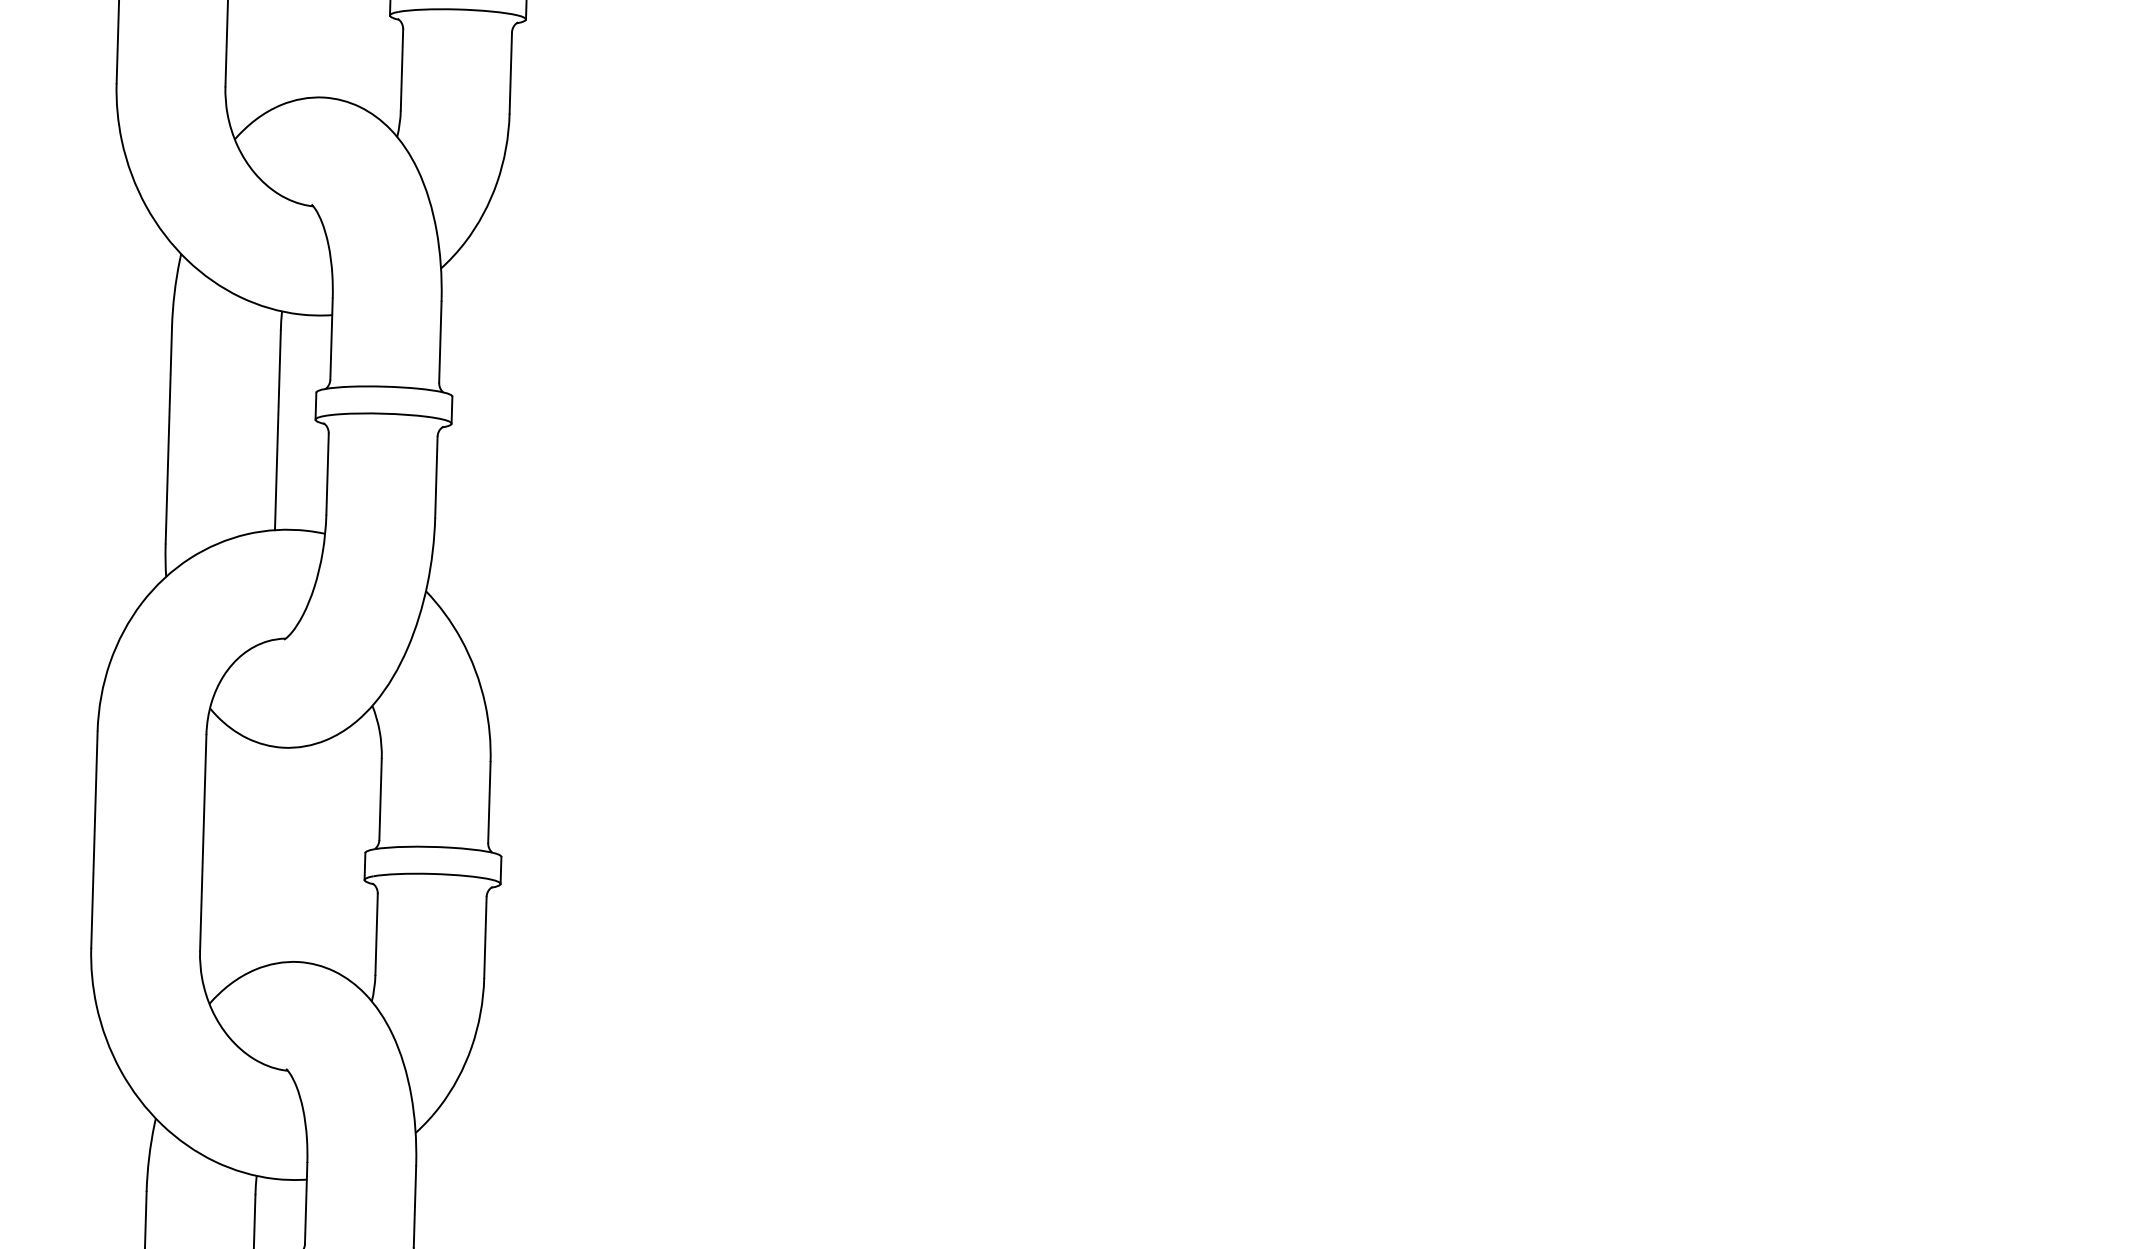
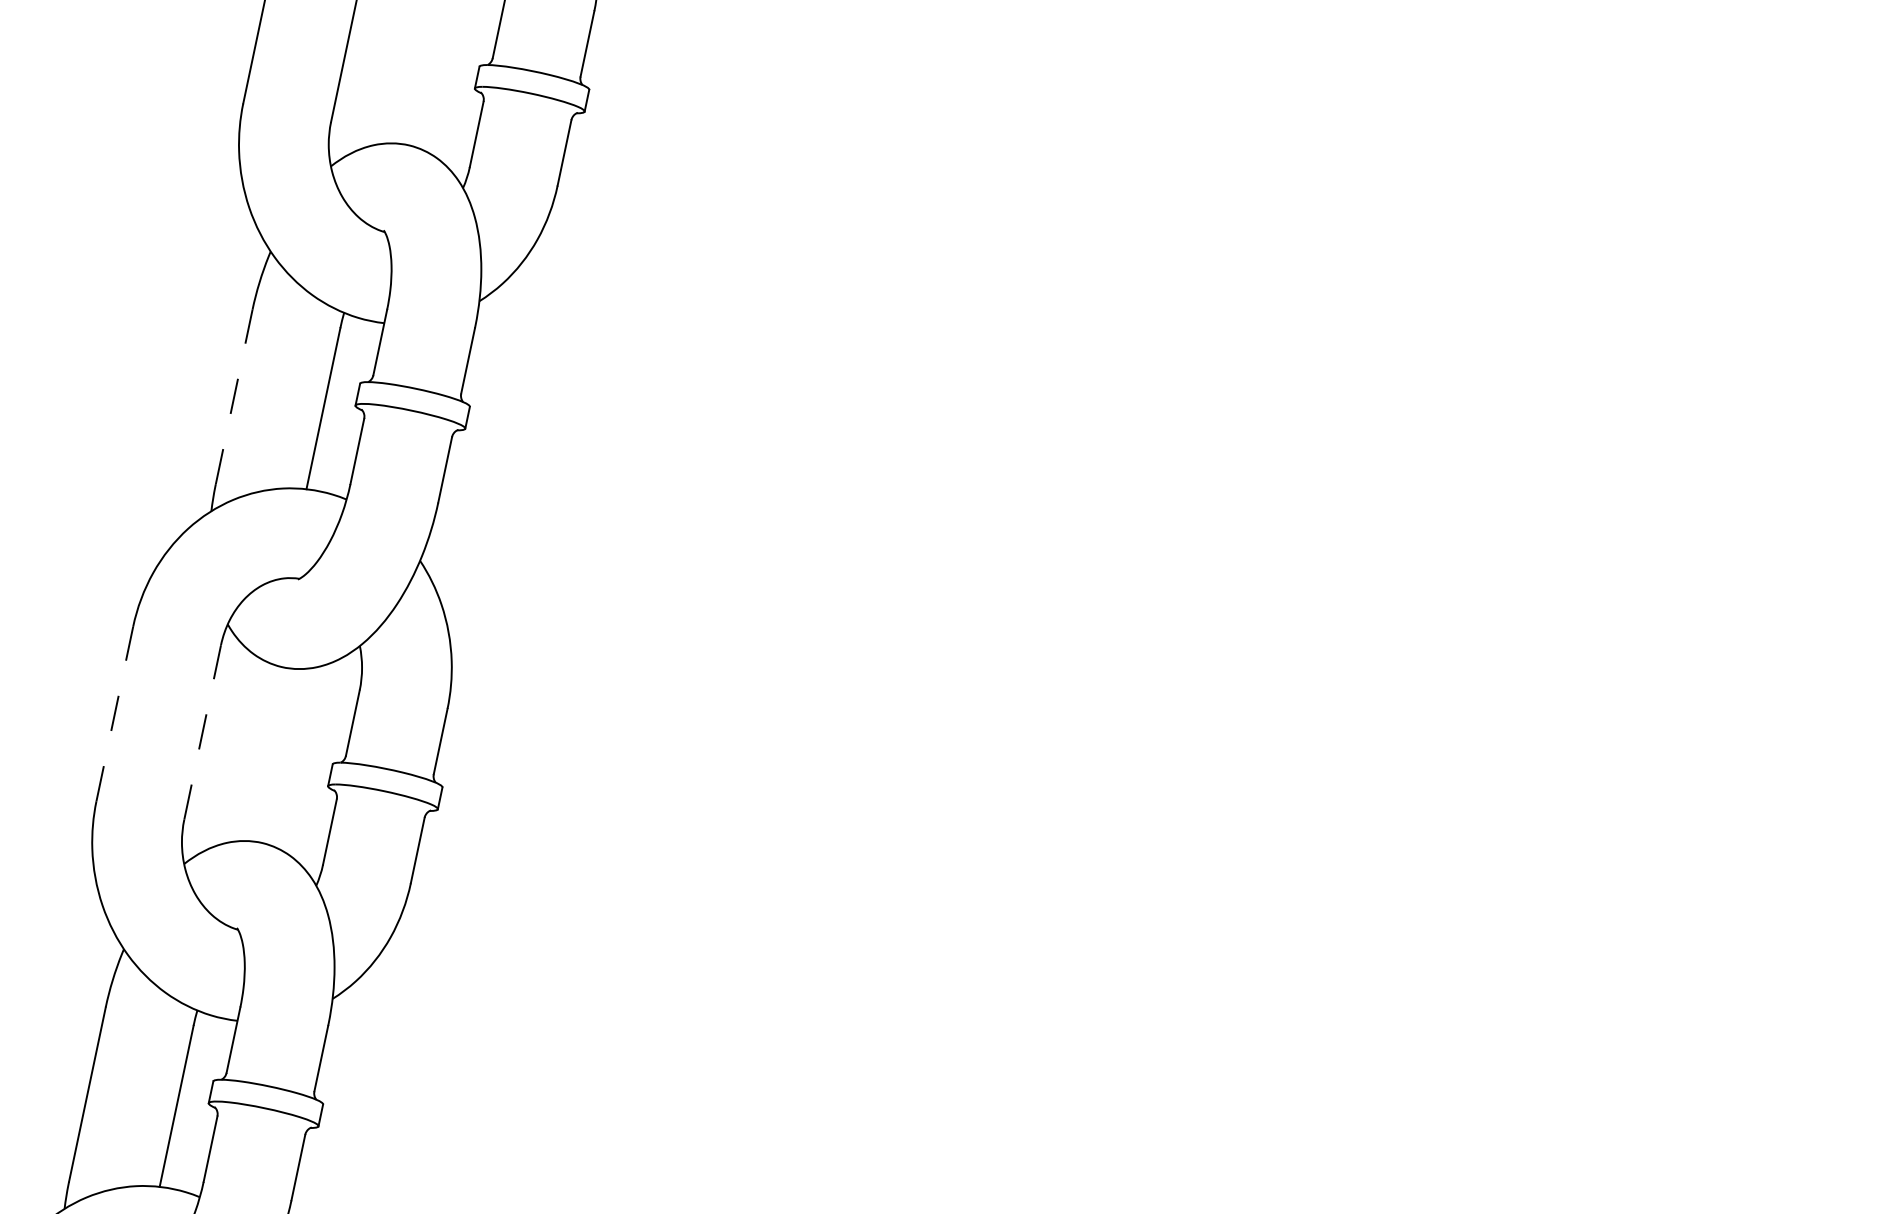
line: (169, 434) -> (234, 396), solid -> dashed
line: (93, 839) -> (114, 713), solid -> dashed
line: (203, 842) -> (202, 732), solid -> dashed

